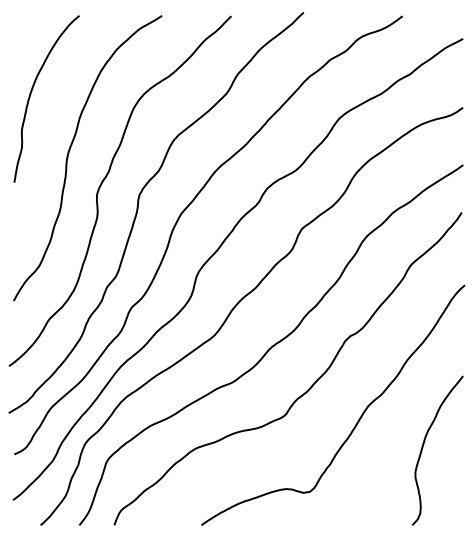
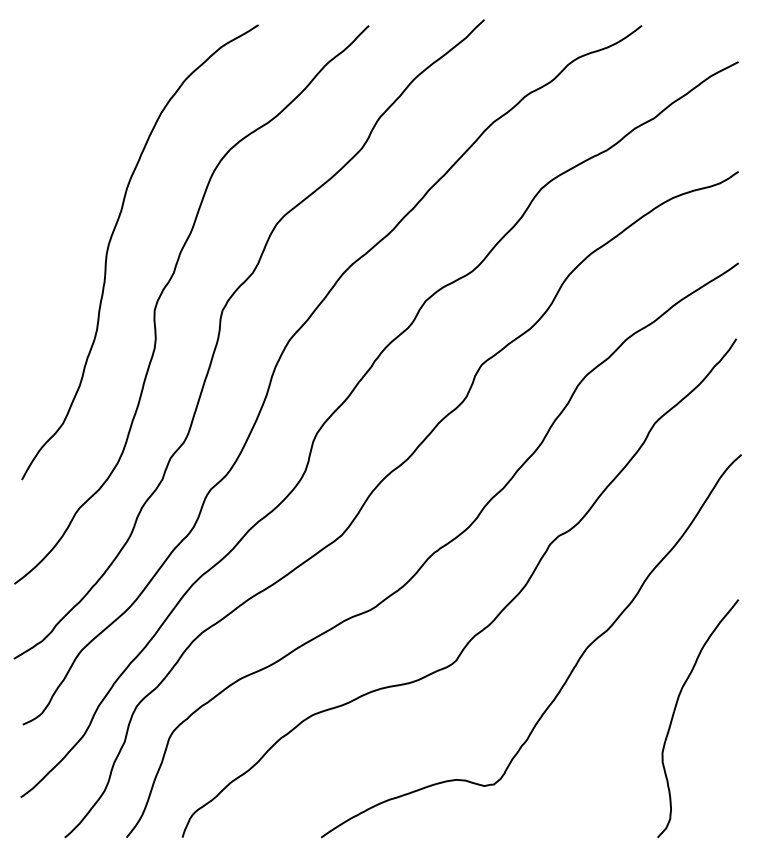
curve: (31, 94) -> (50, 150), removed

